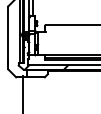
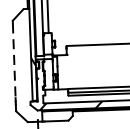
line: (8, 34) -> (14, 61), solid -> dashed

